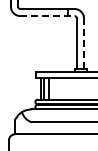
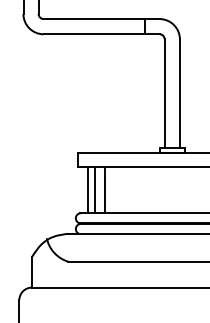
line: (47, 16) -> (101, 35), dashed -> solid
line: (83, 44) -> (178, 95), dashed -> solid

